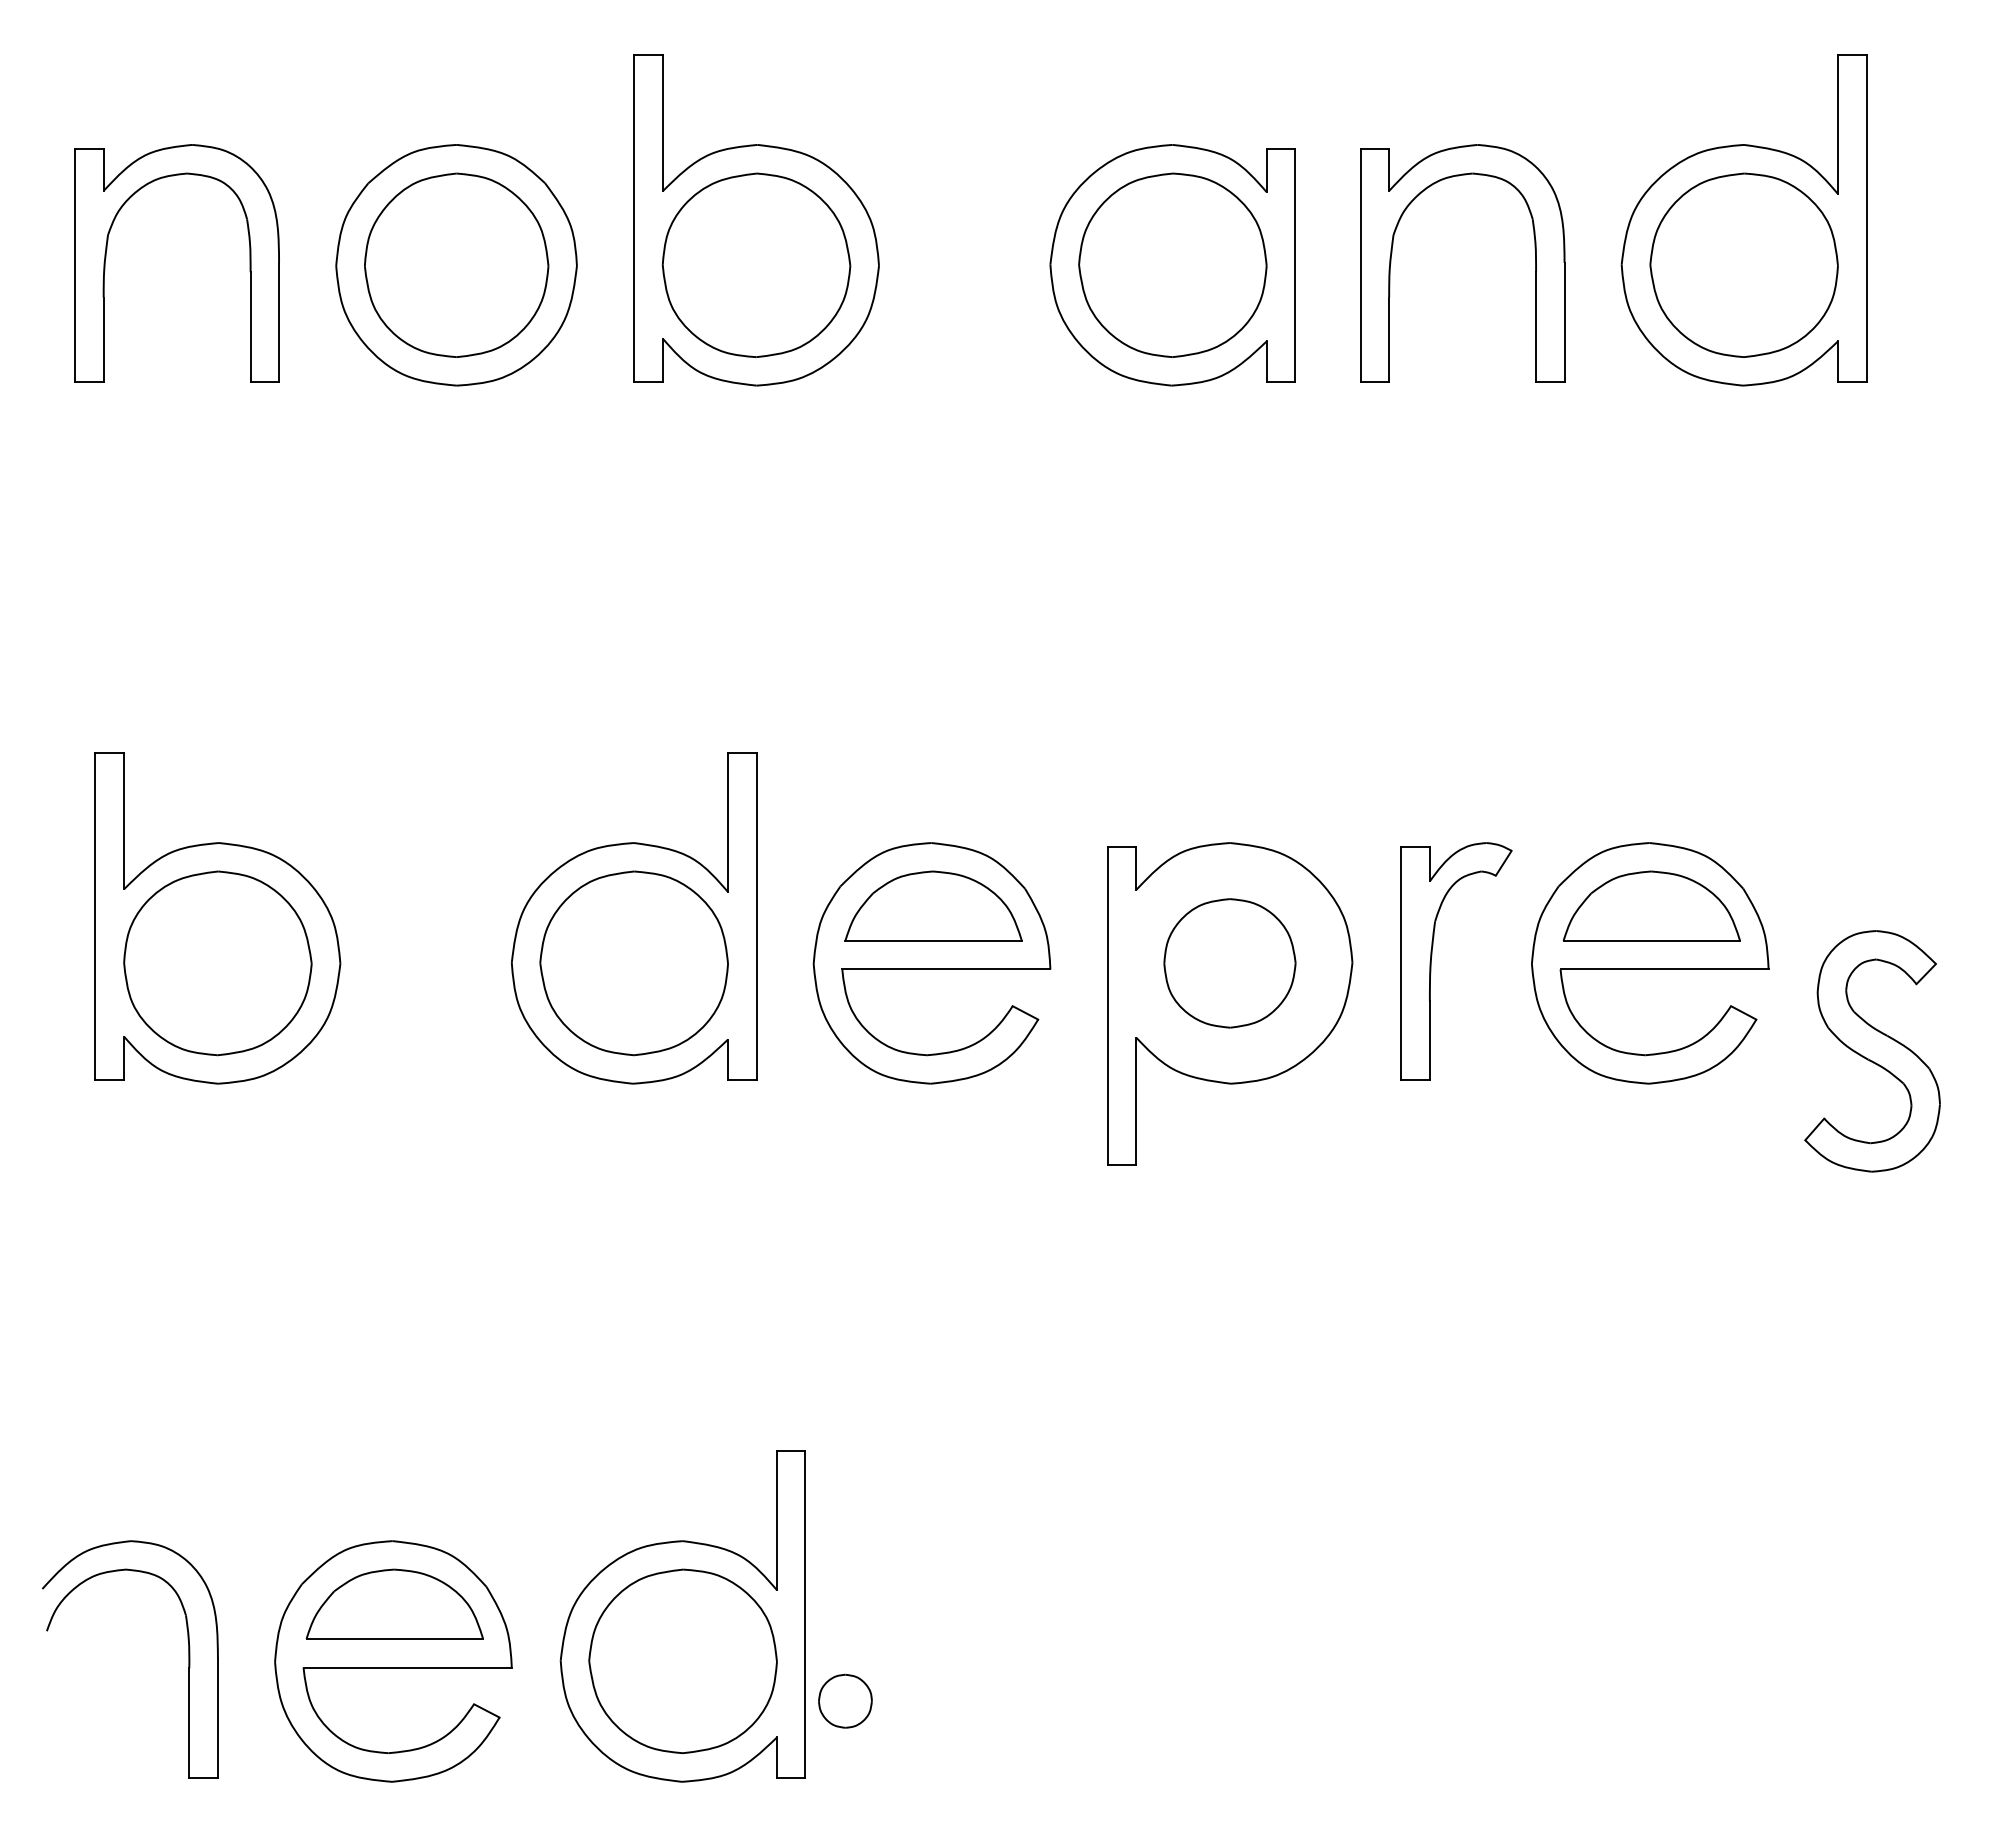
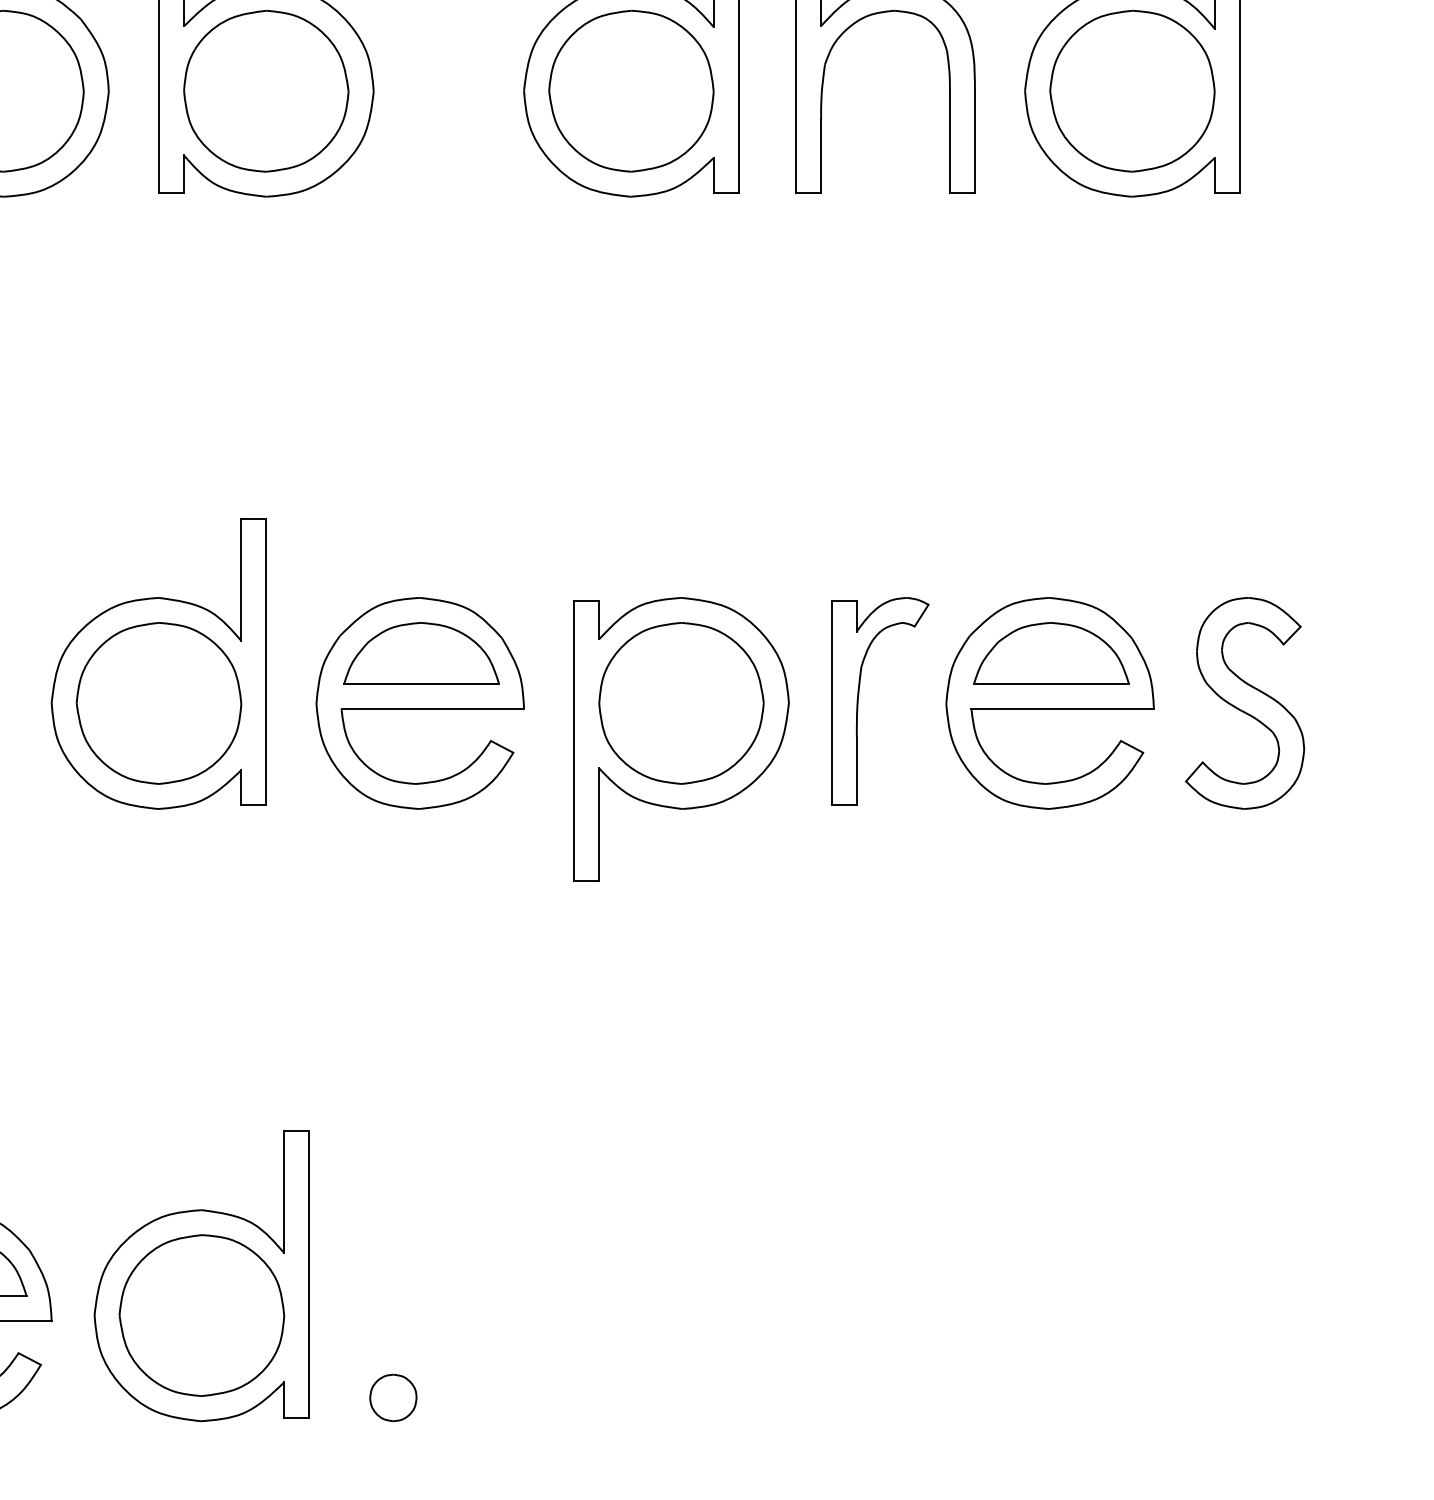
part: (1229, 963) -> (681, 703), size x1.43
part: (1872, 1051) -> (1245, 703), moved
part: (845, 1700) -> (393, 1397), moved

